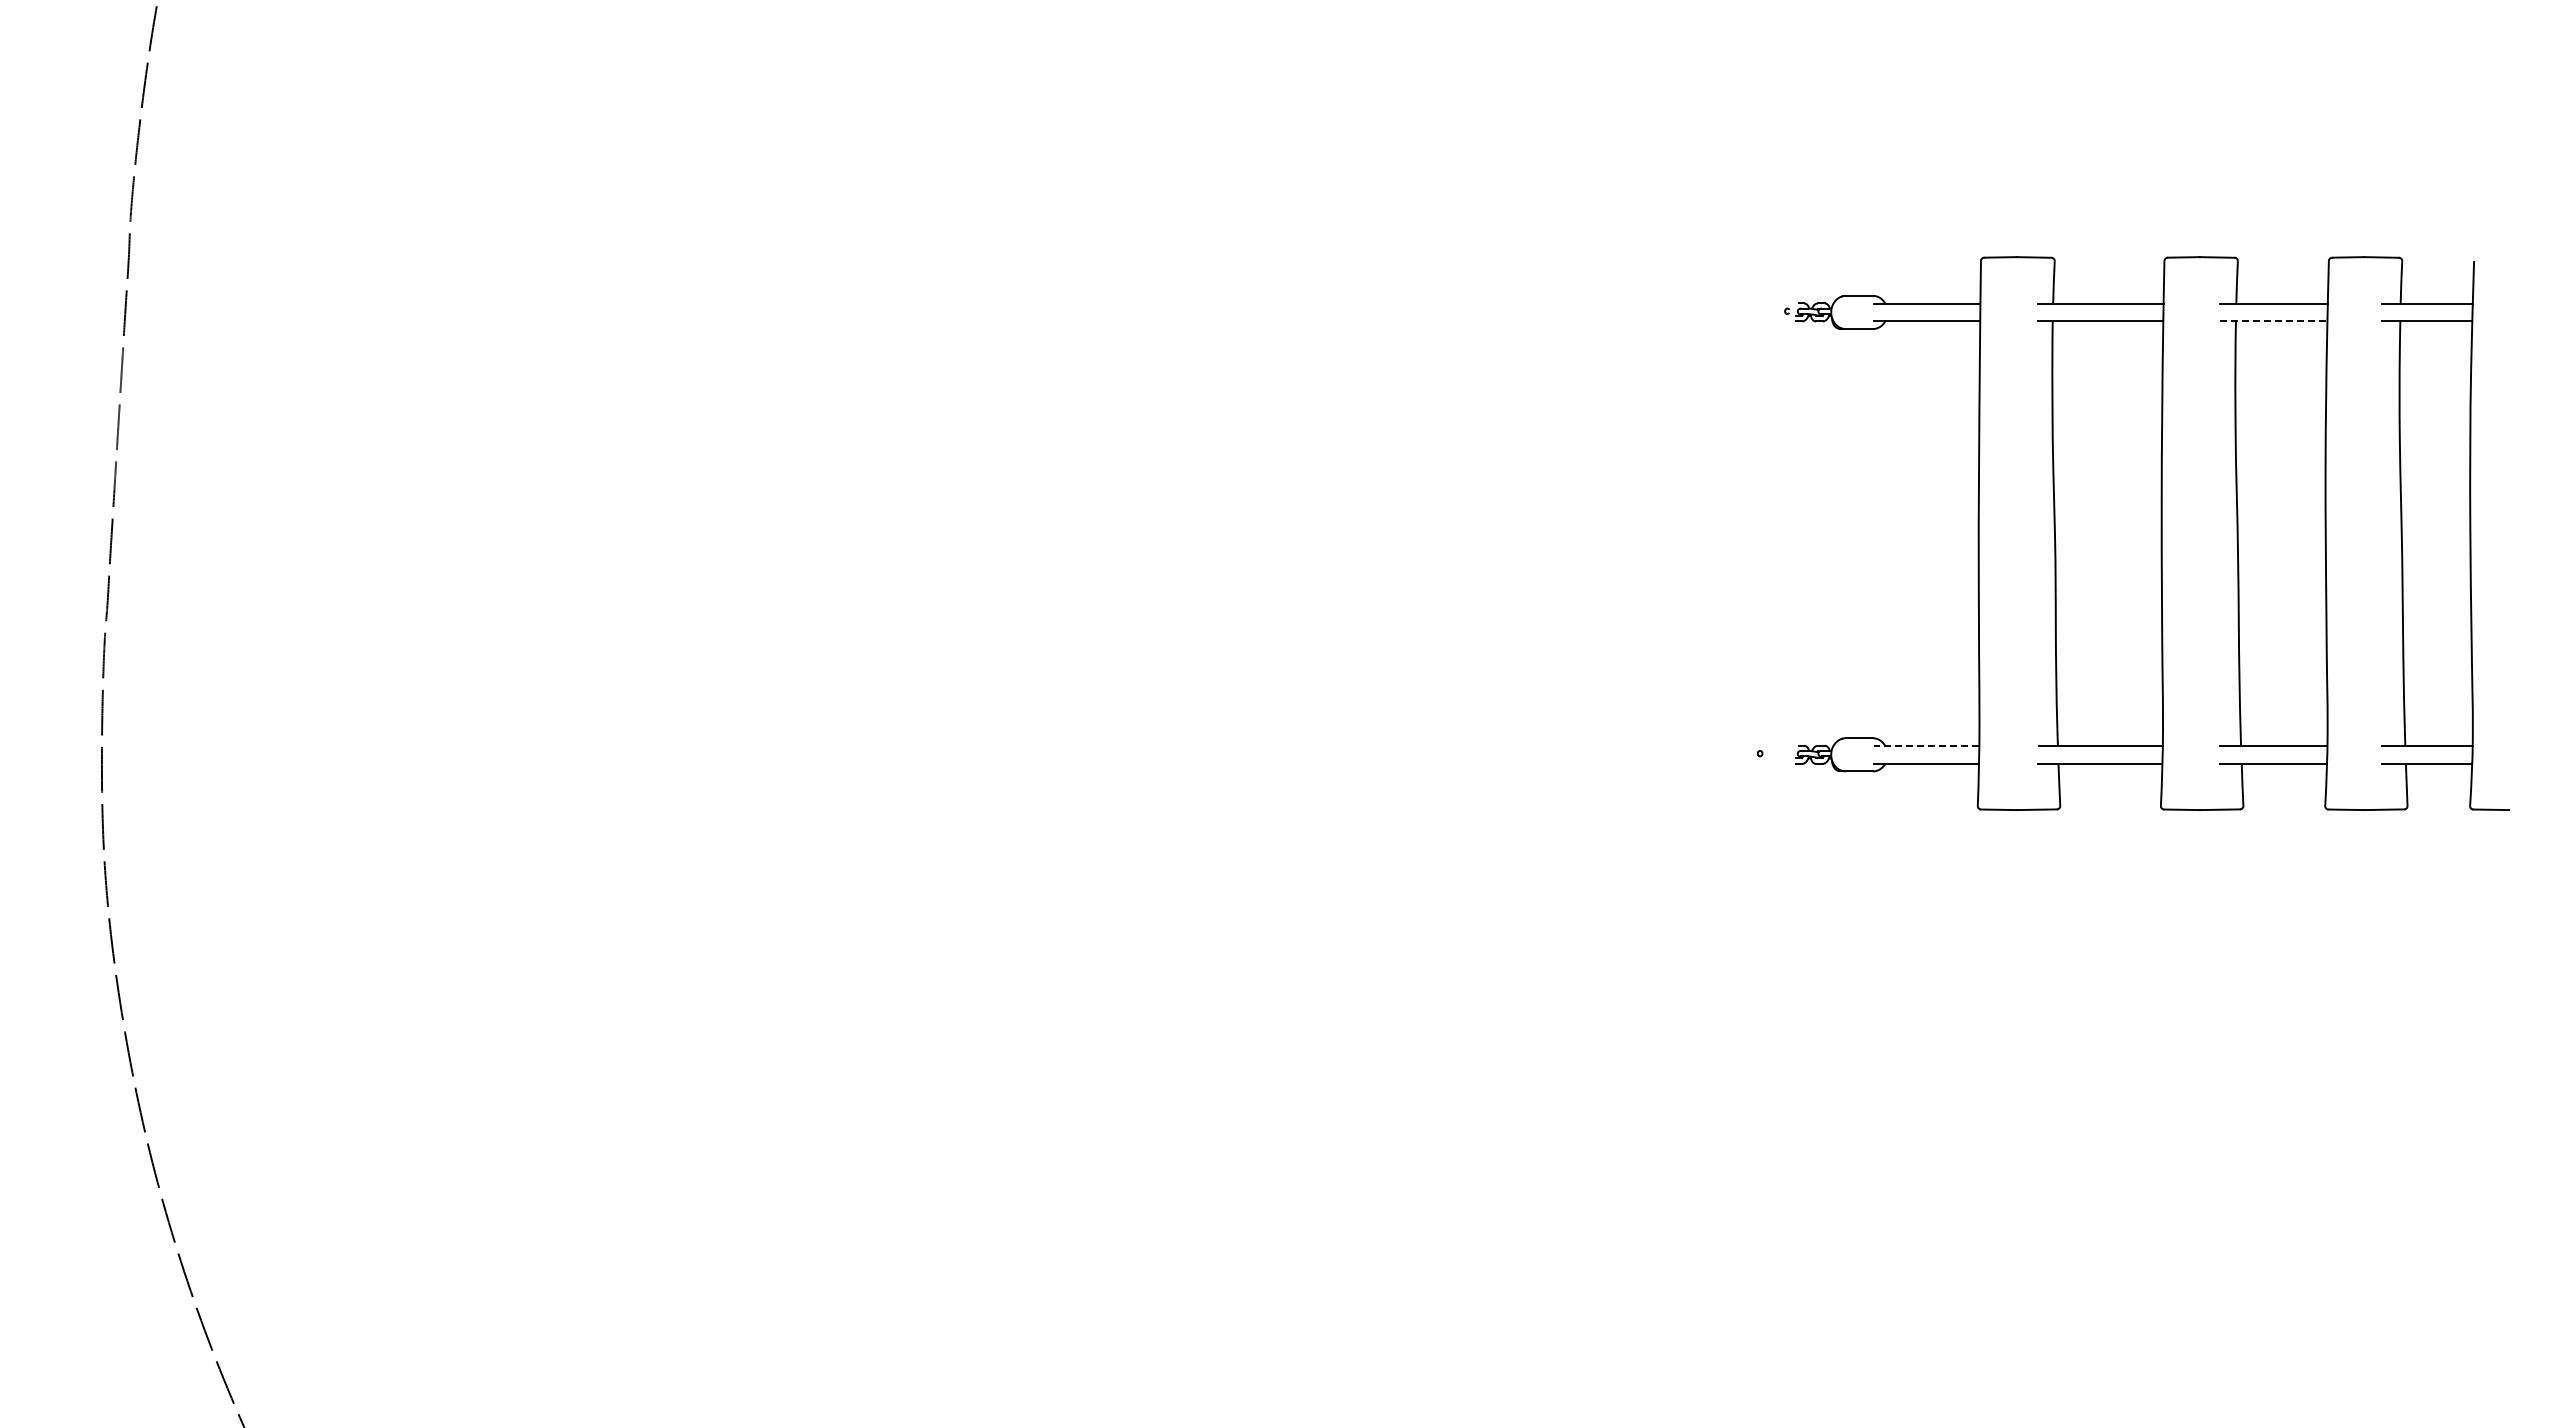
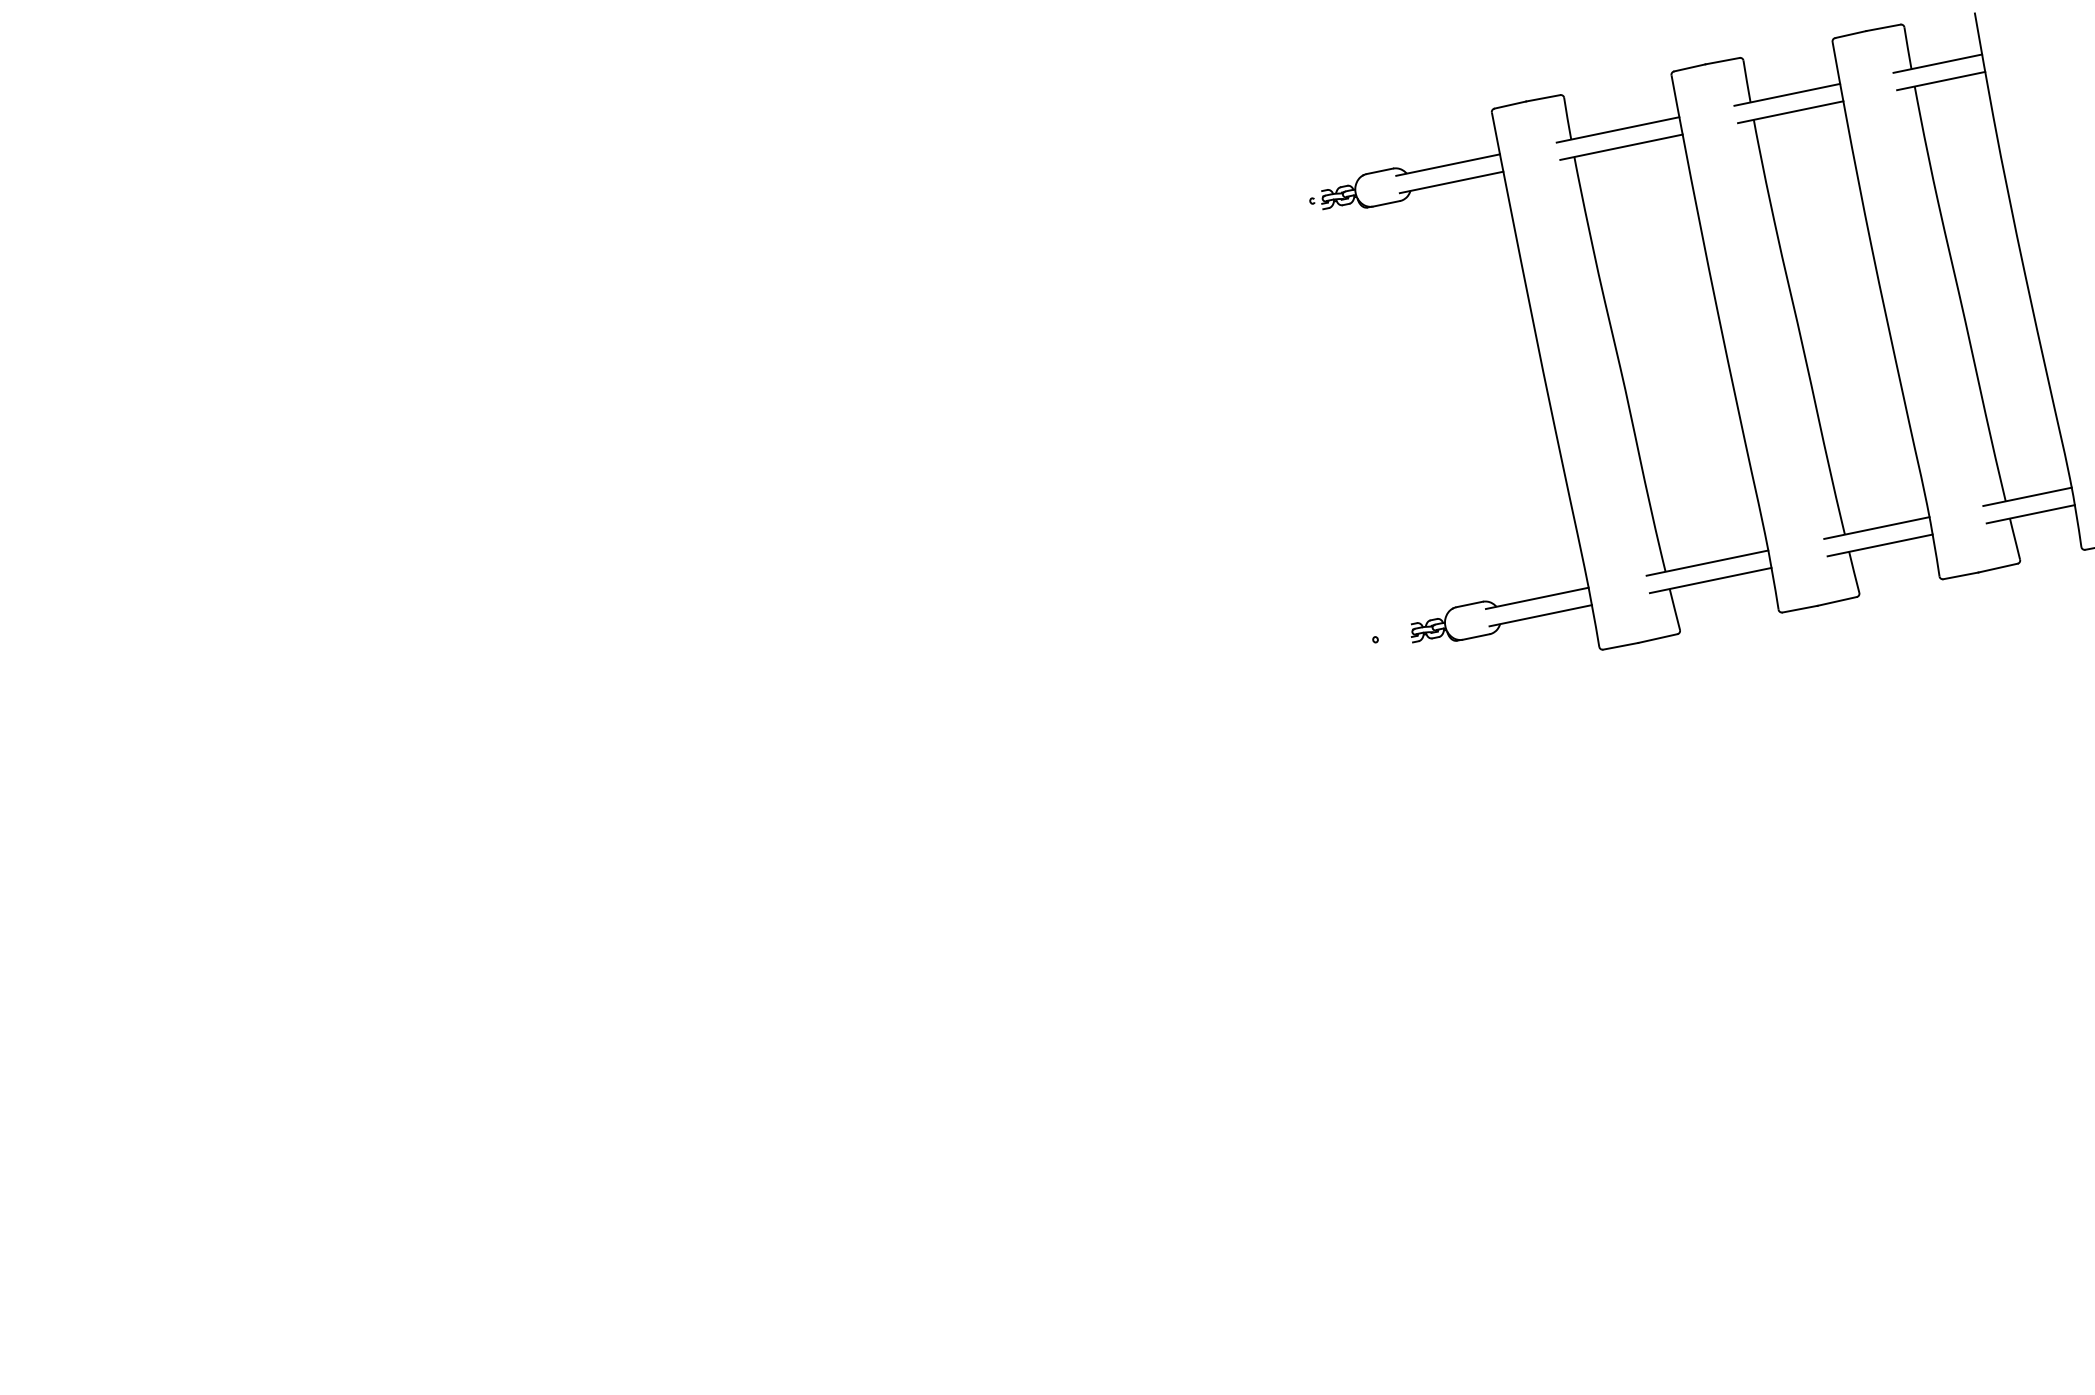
line: (2273, 321) -> (1790, 112), dashed -> solid
line: (1926, 745) -> (1536, 598), dashed -> solid

